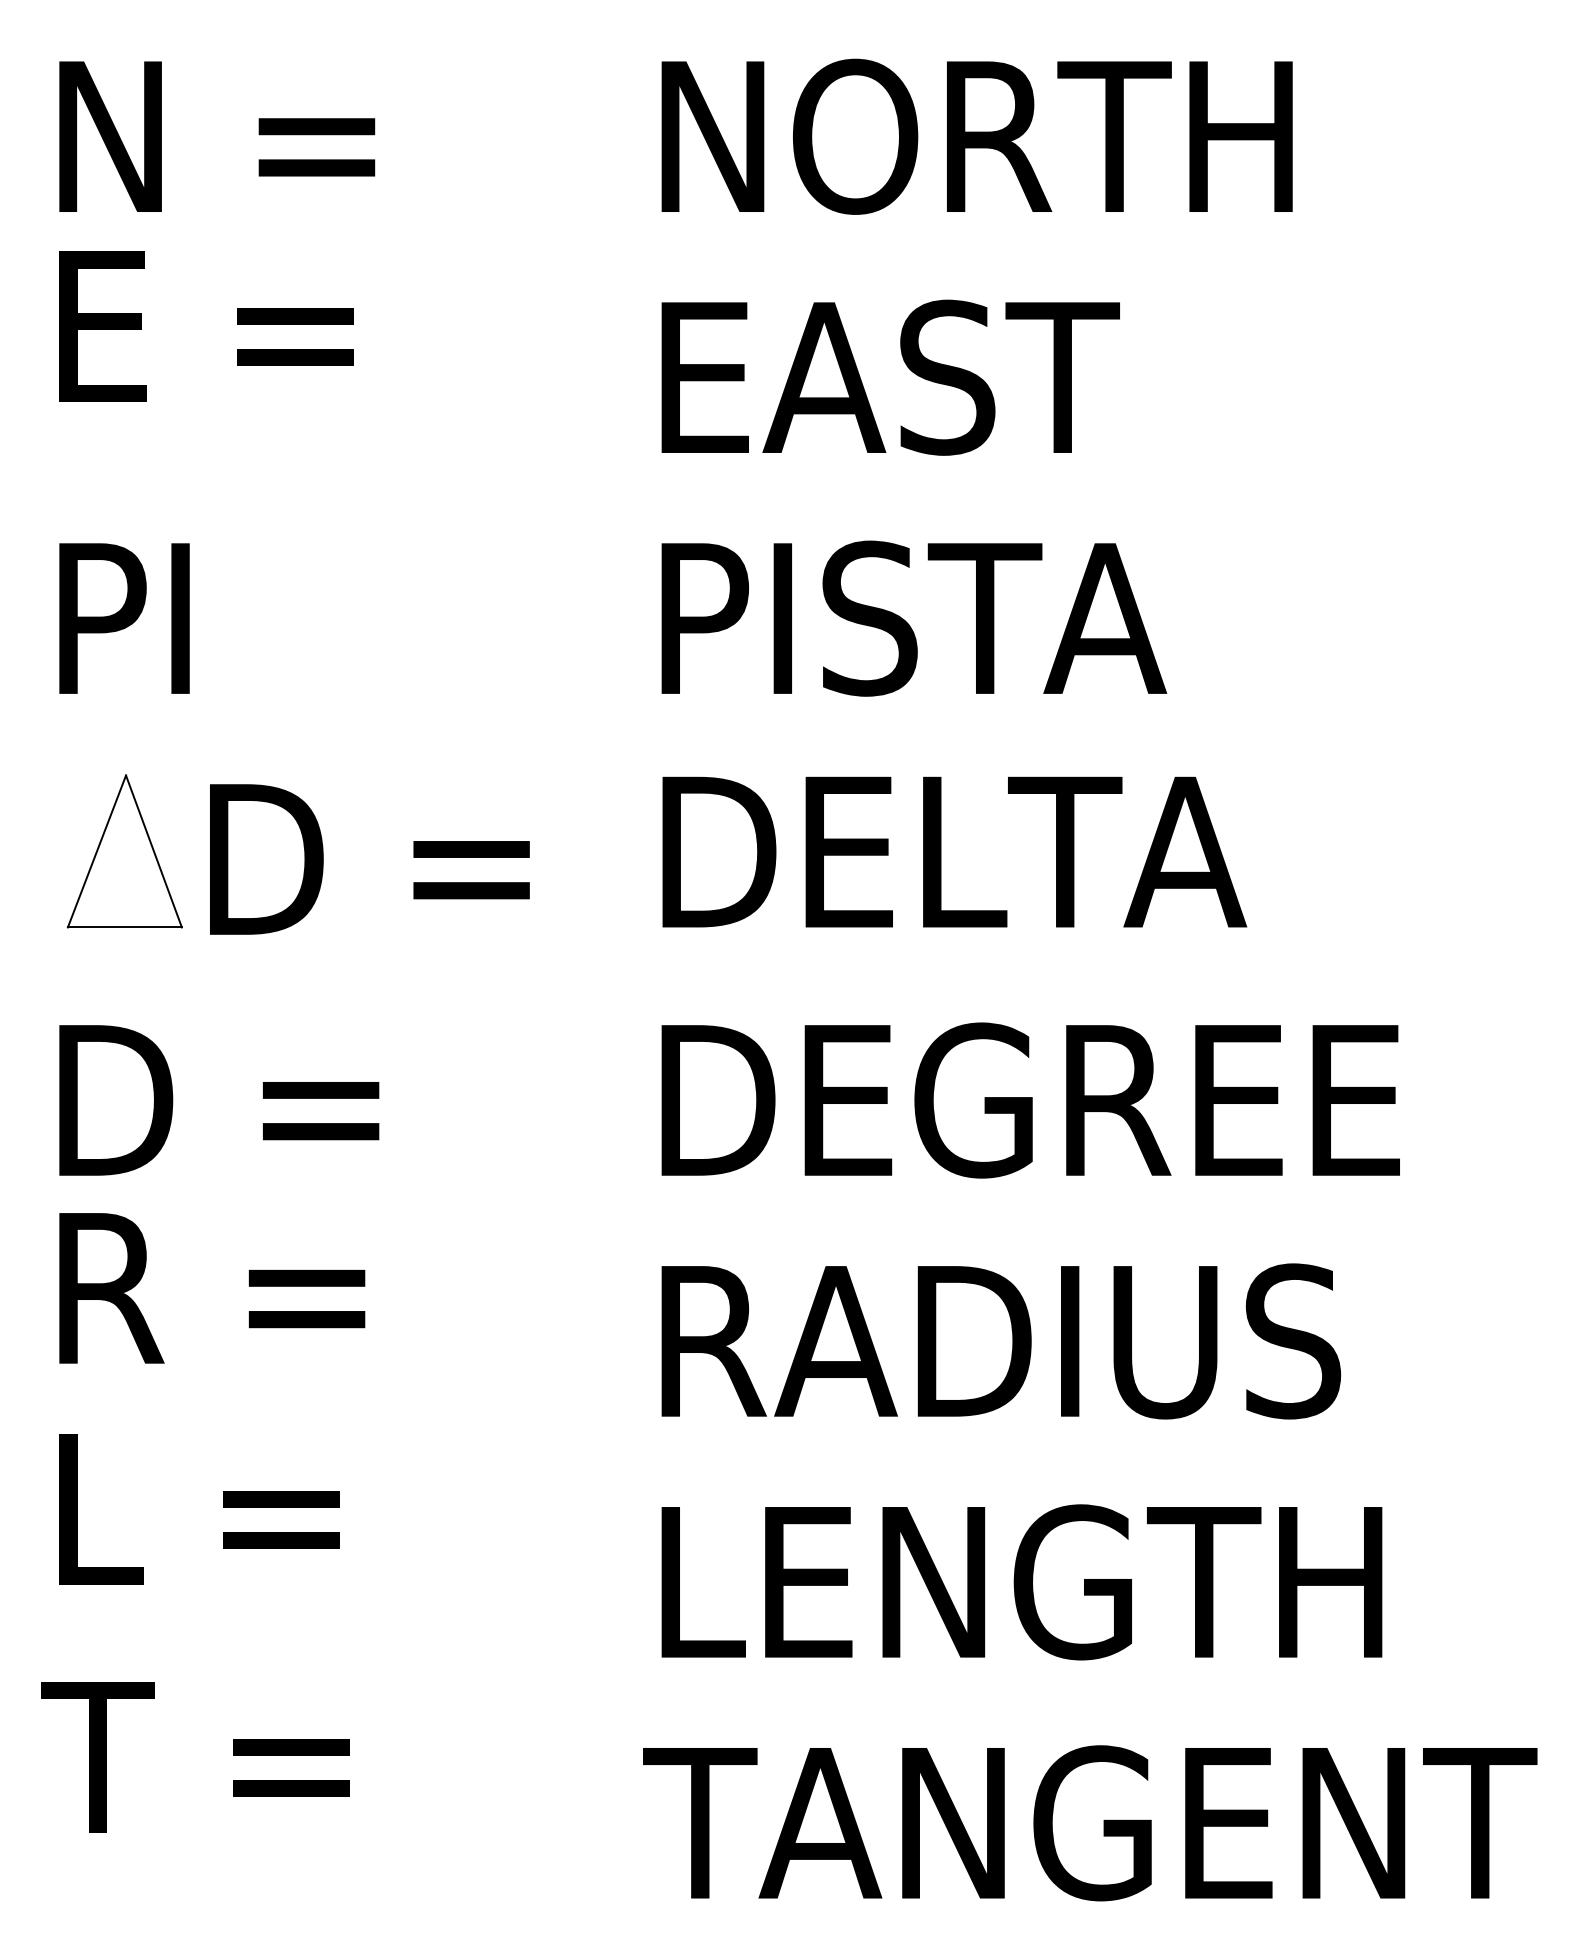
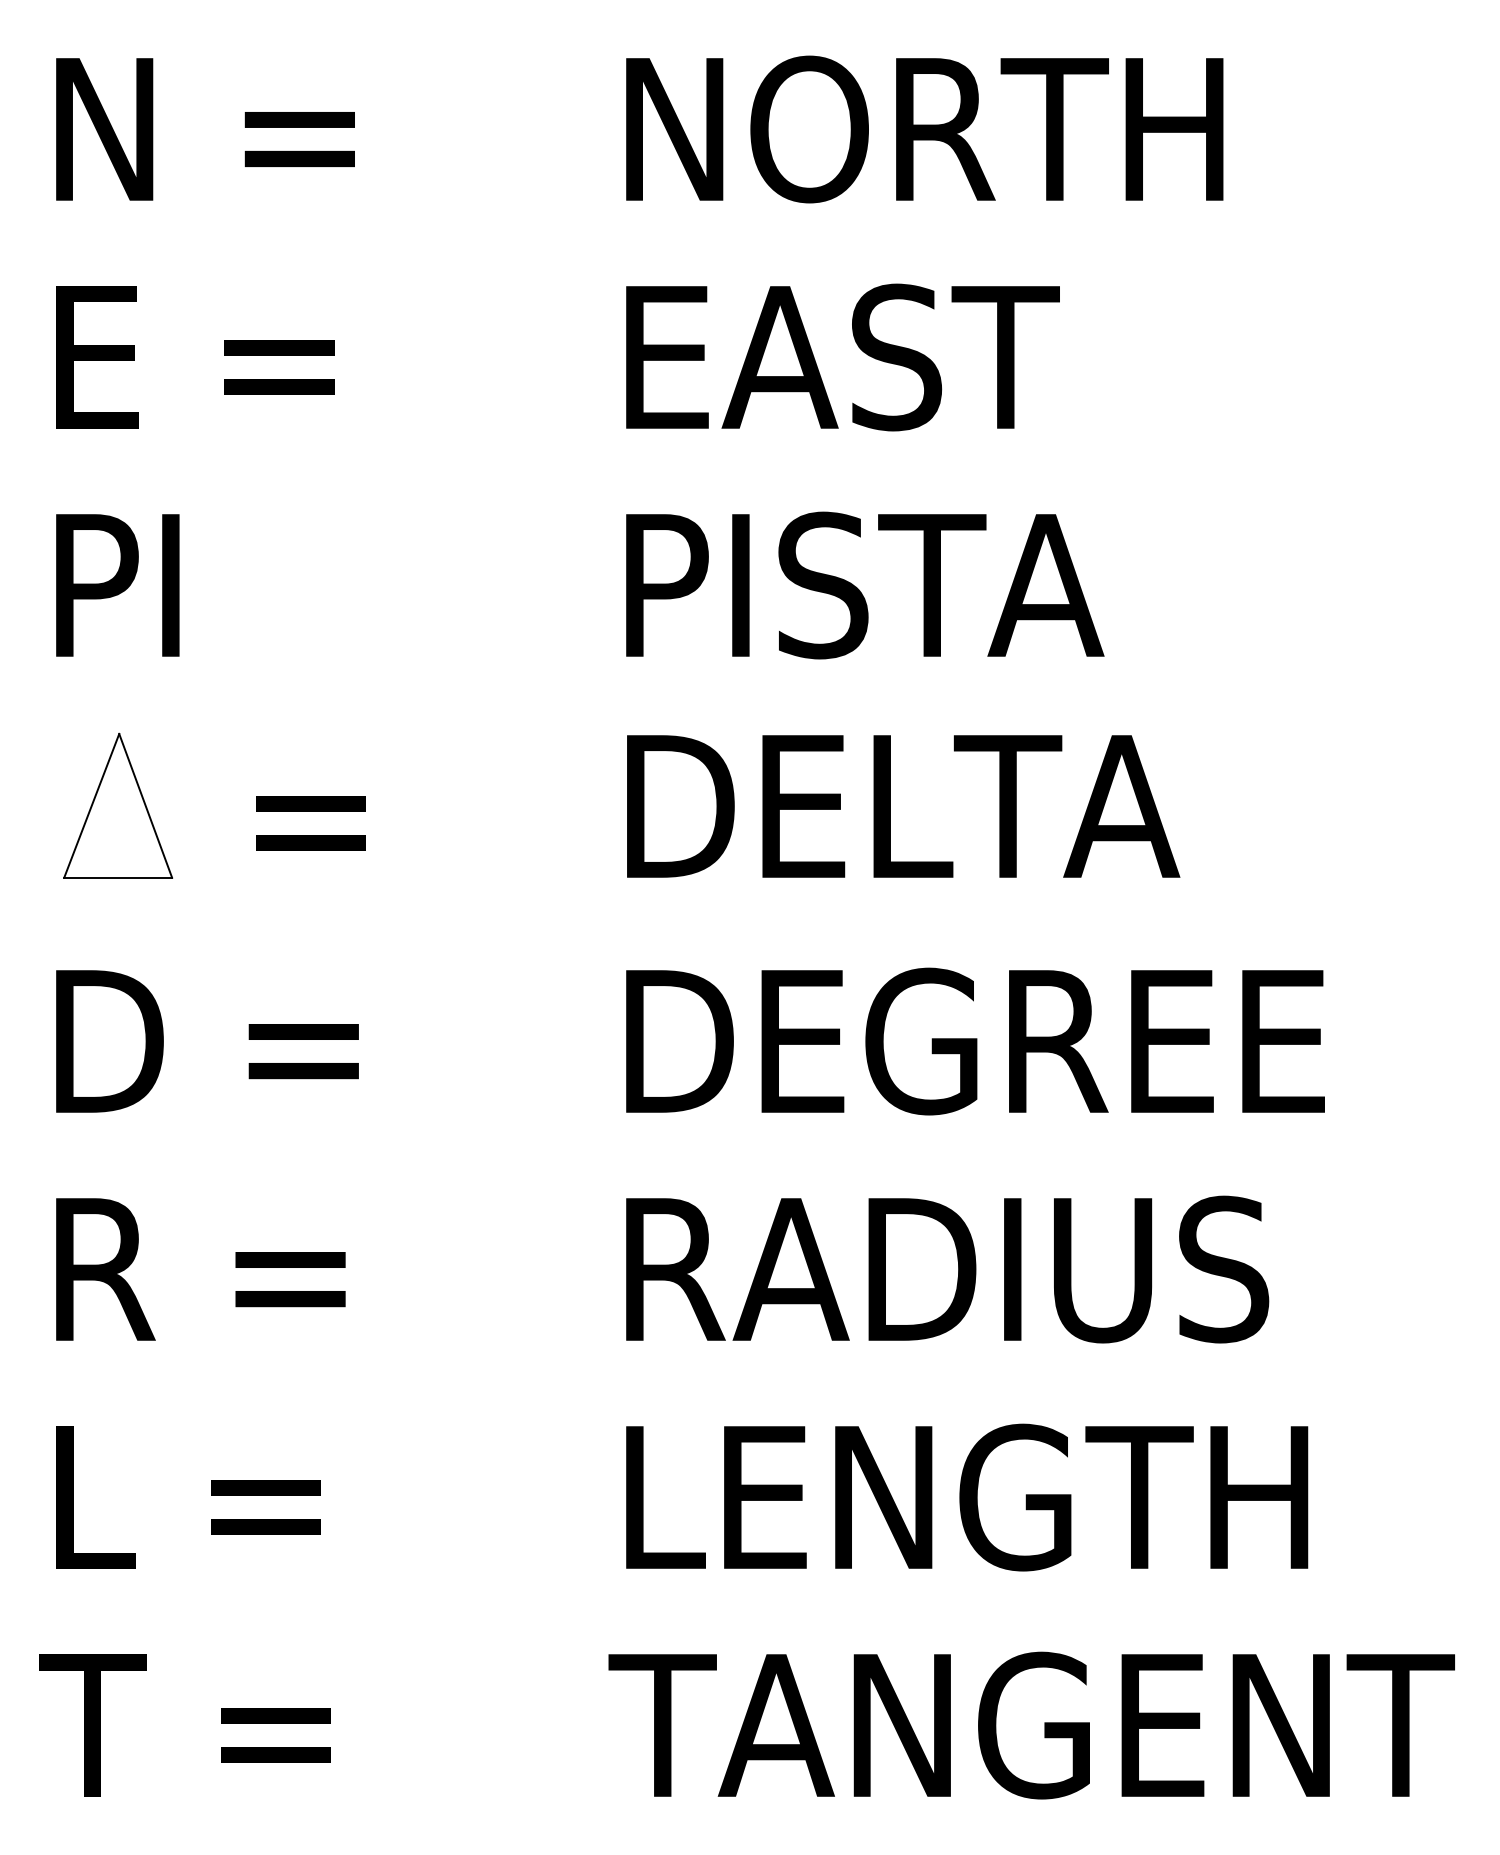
text: (206, 326) -> (195, 357), moved
text: (369, 859) -> (349, 813), D = -> =
text: (212, 1288) -> (201, 1269), moved
text: (199, 1509) -> (188, 1497), moved
text: (195, 1757) -> (184, 1725), moved

